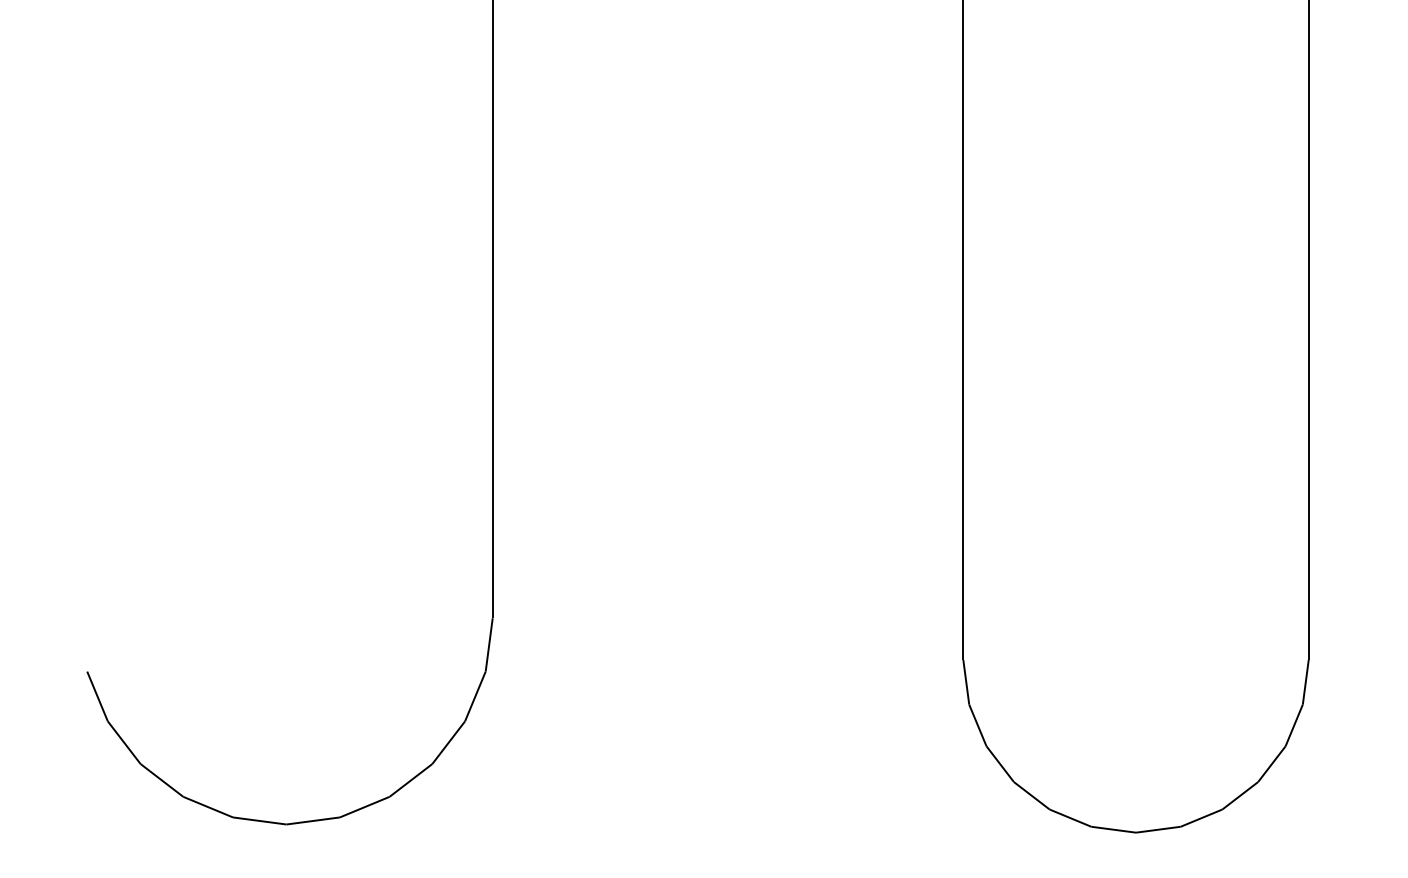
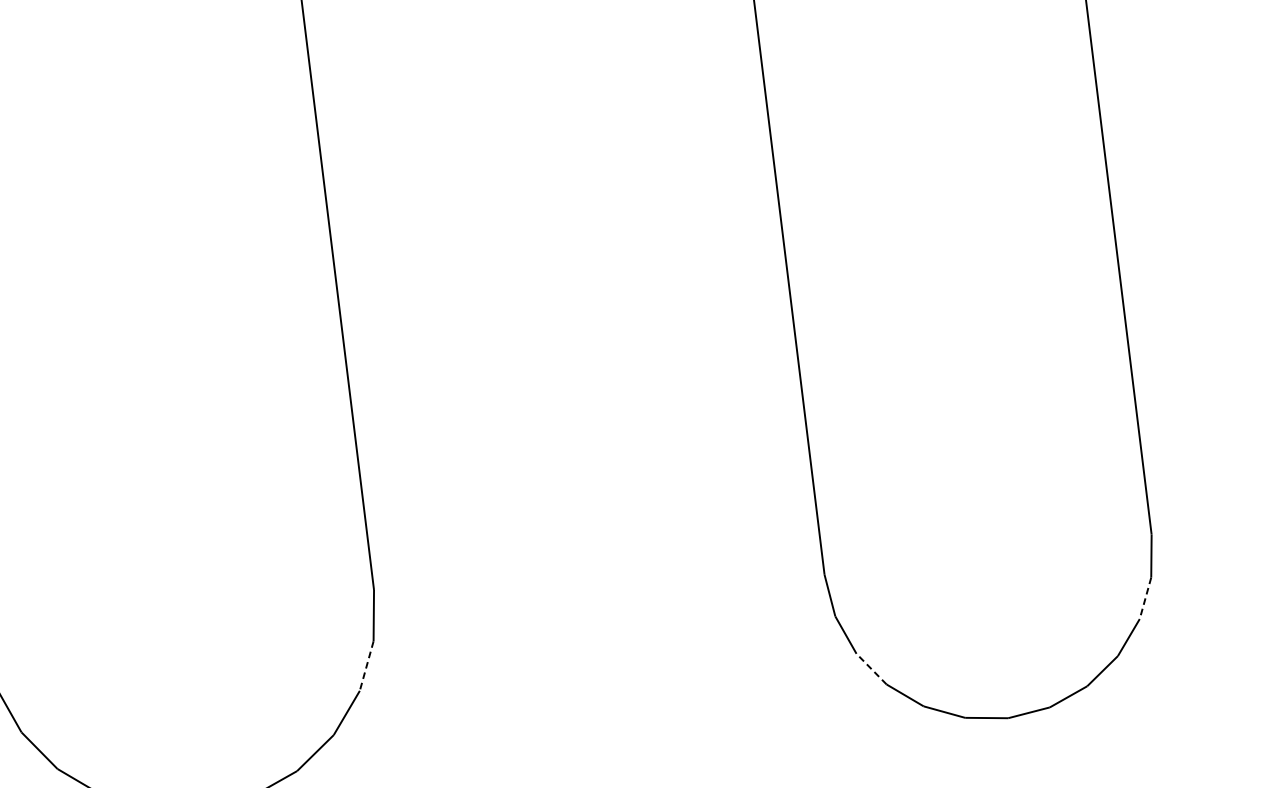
line: (475, 696) -> (366, 666), solid -> dashed
line: (1294, 725) -> (1145, 598), solid -> dashed
line: (1000, 764) -> (871, 669), solid -> dashed

